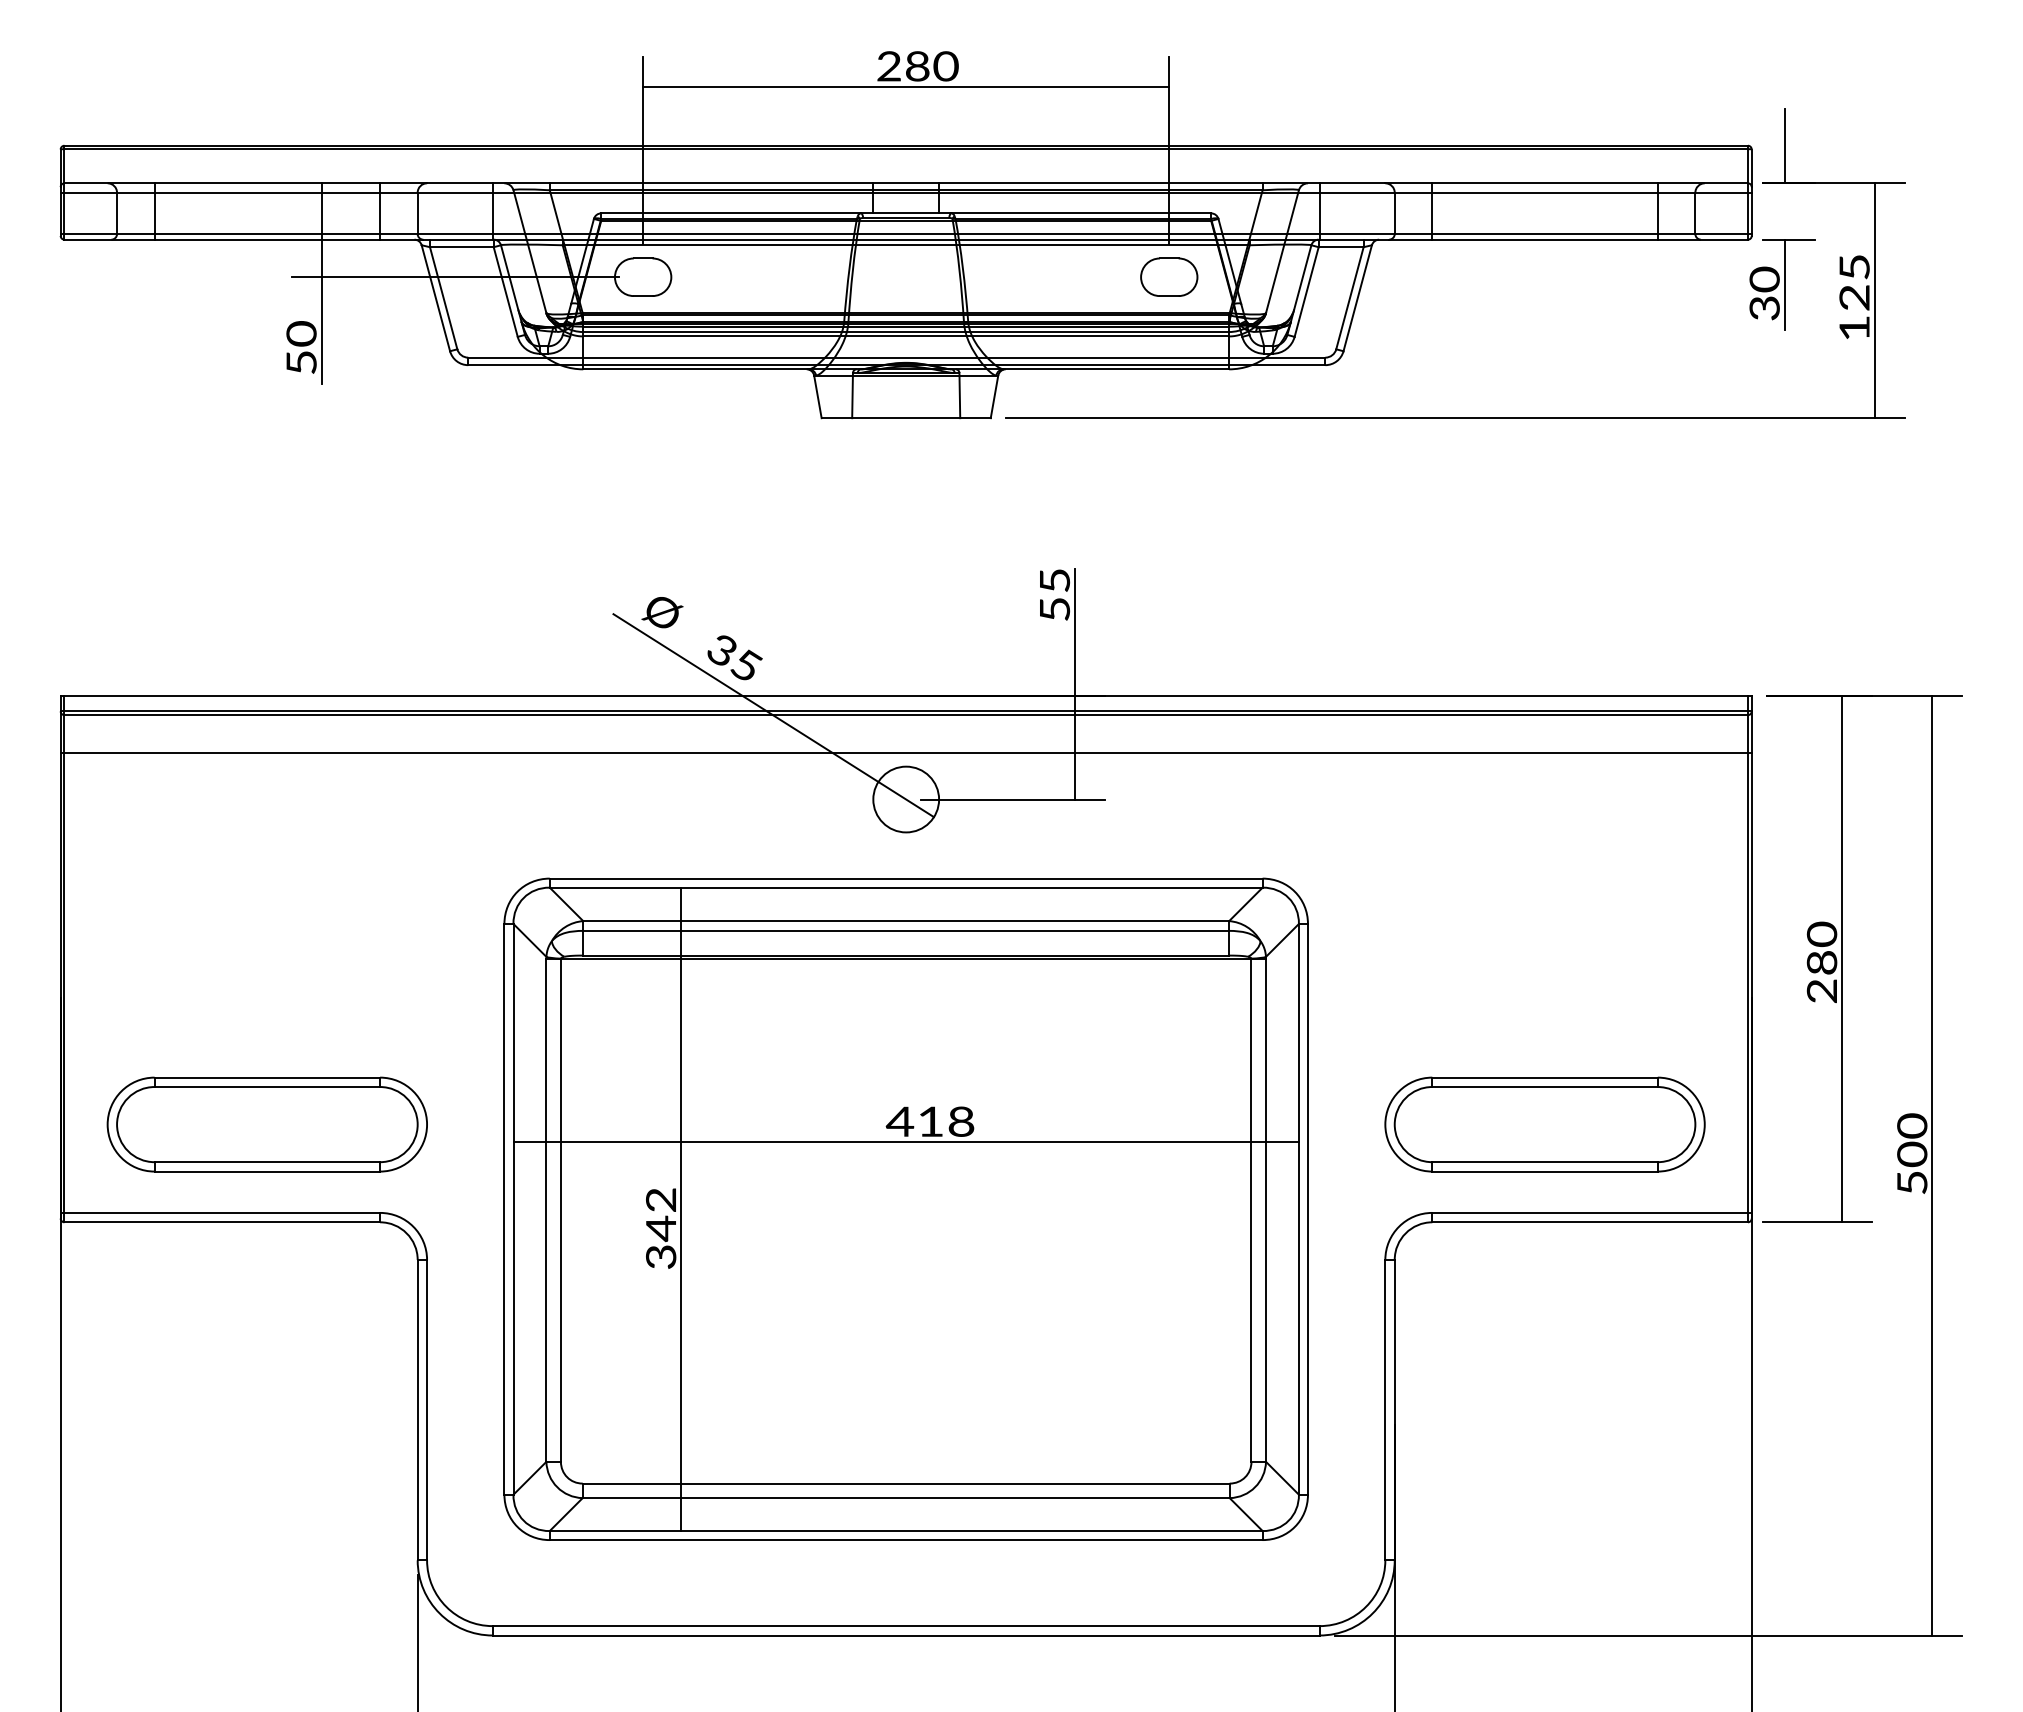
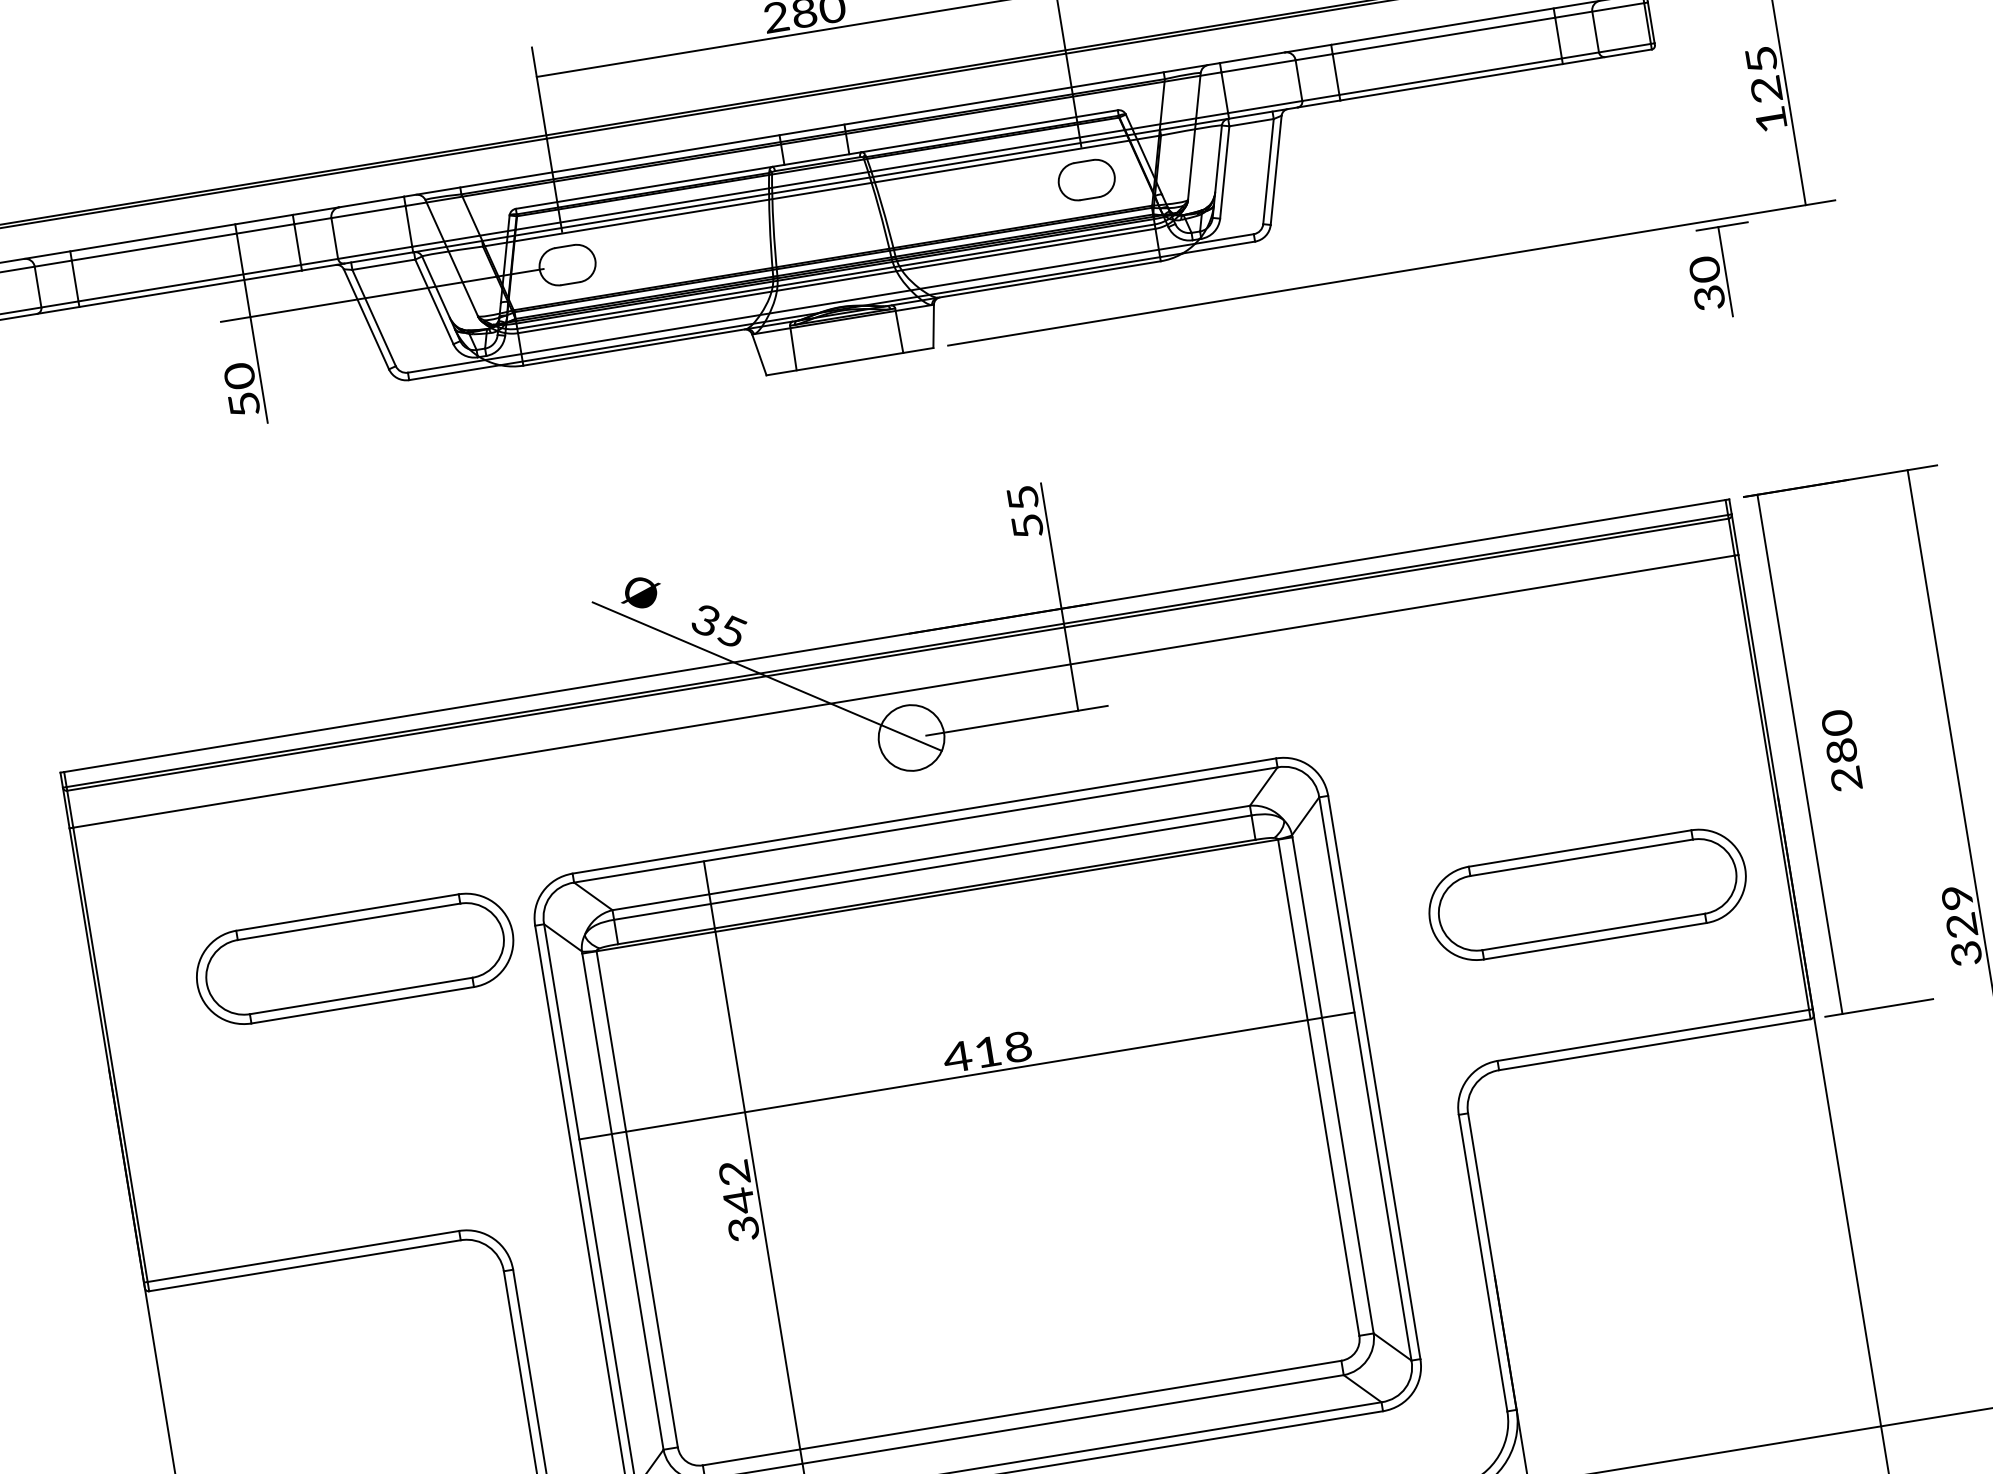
part: (1782, 284) -> (1723, 271), moved
line: (1842, 959) -> (1800, 754), moved
part: (266, 1124) -> (354, 958), moved
part: (1544, 1124) -> (1587, 894), moved
text: (1912, 1153) -> (1961, 924), 500 -> 329

